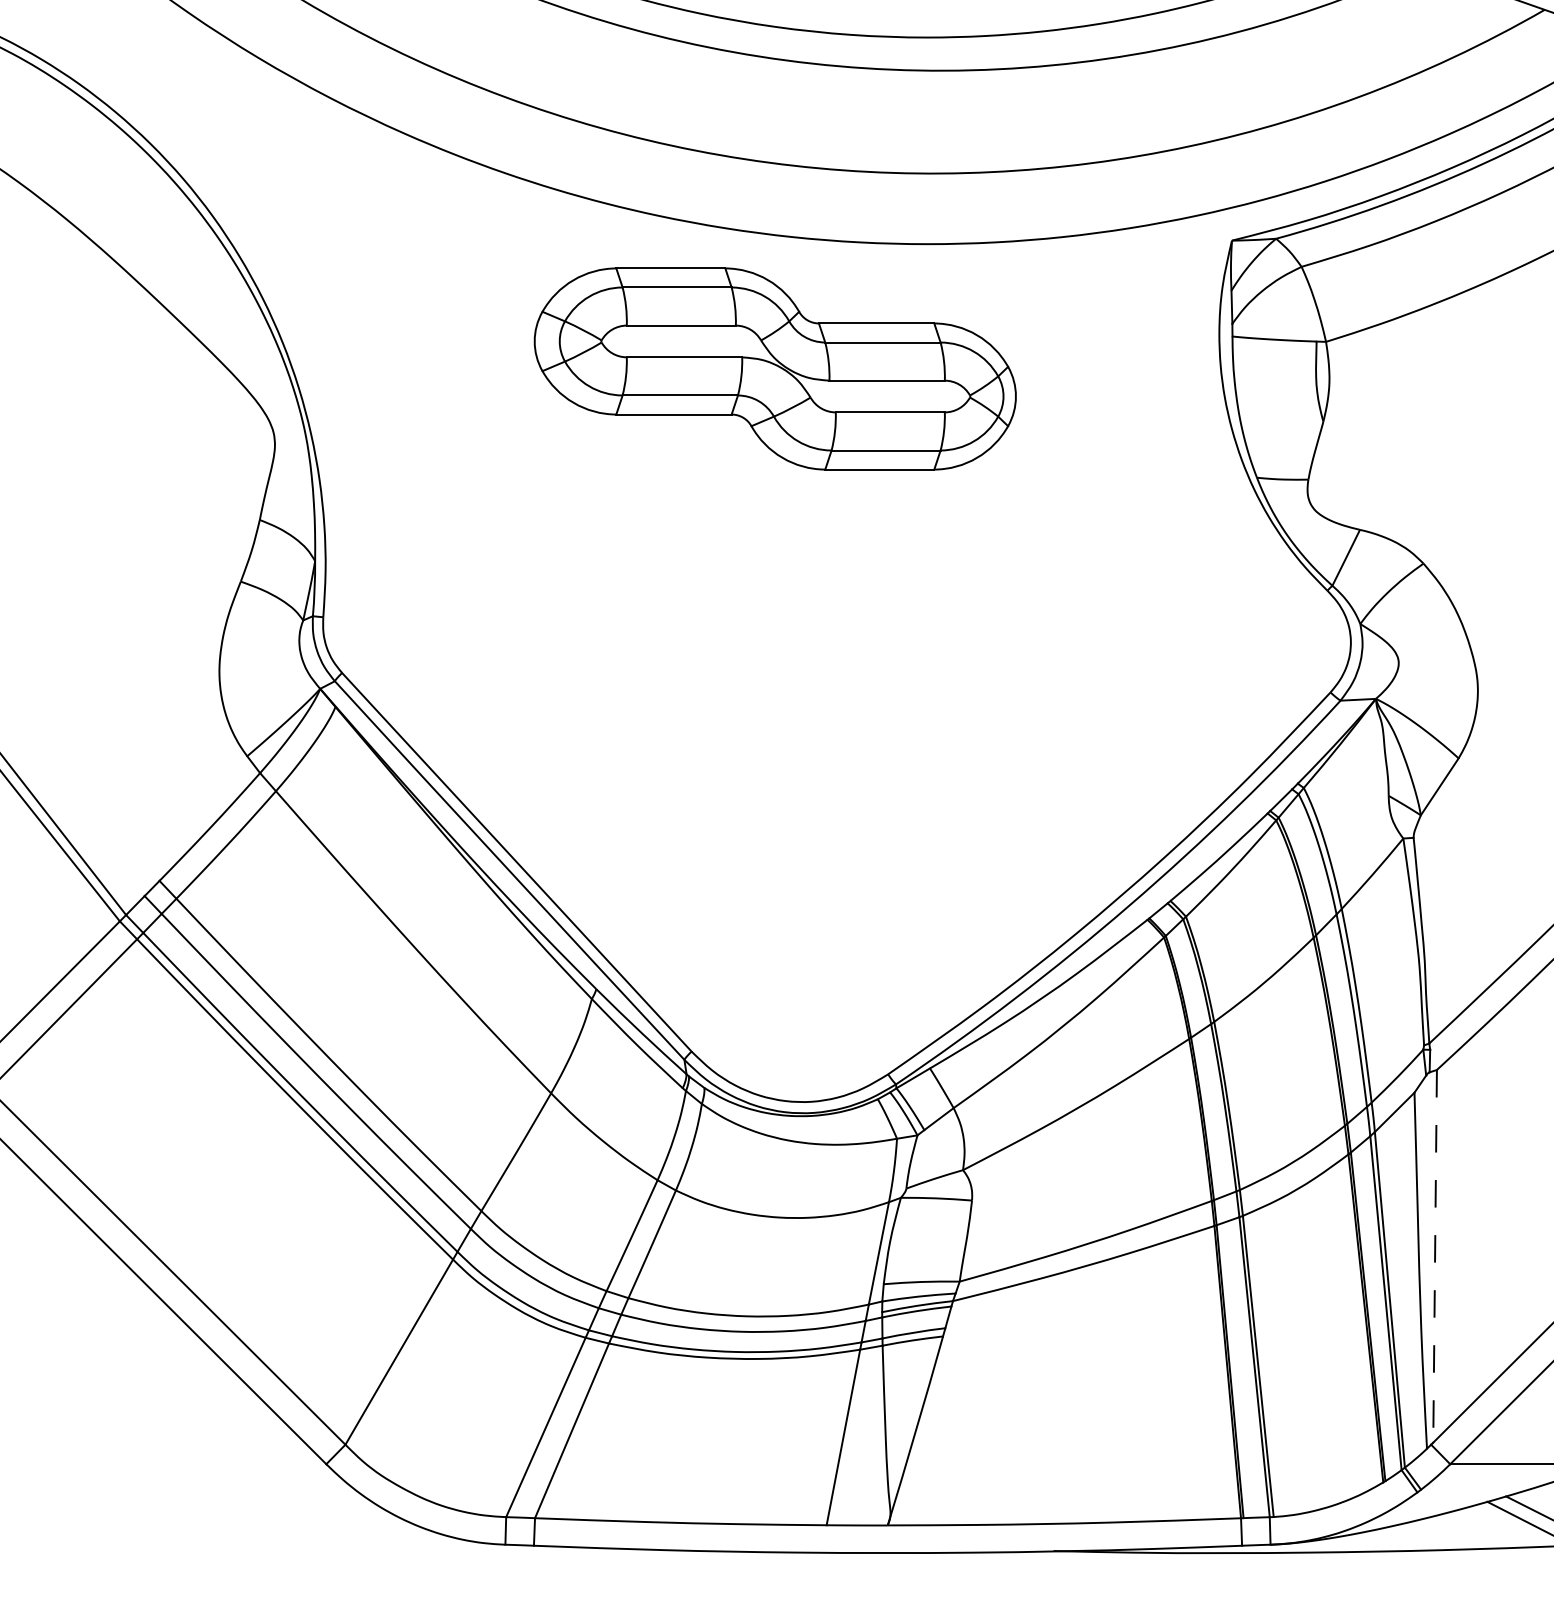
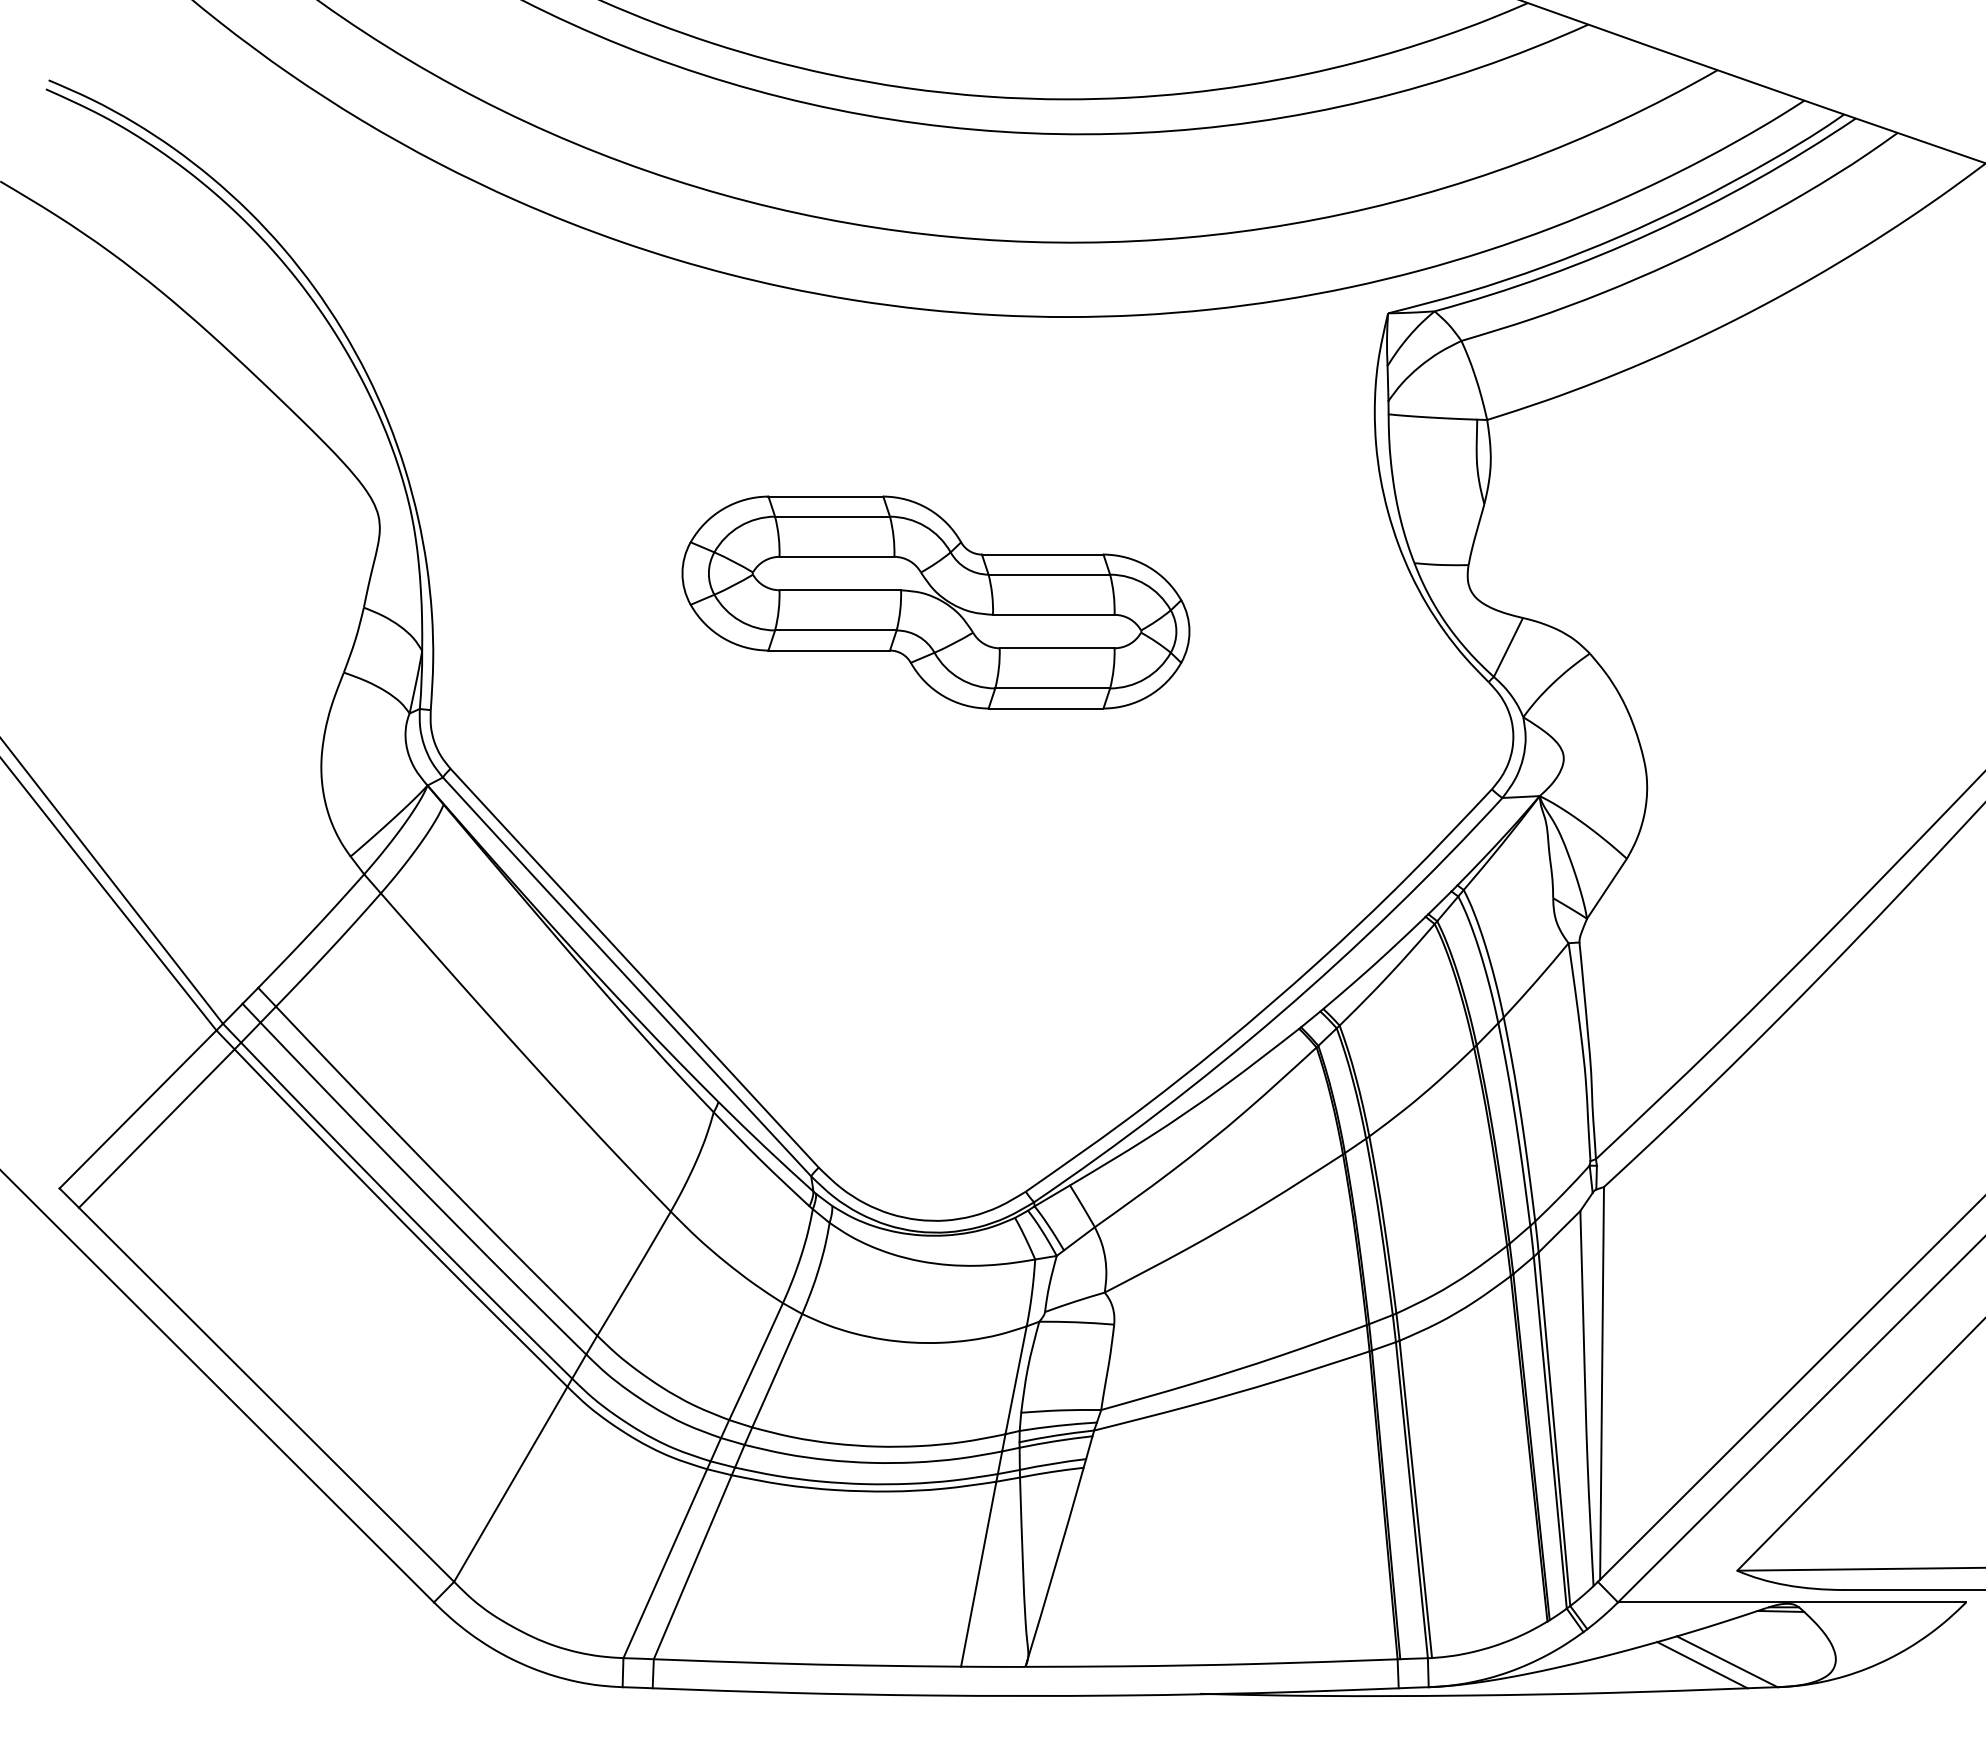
part: (774, 368) -> (935, 602), moved
line: (1435, 1256) -> (1602, 1383), dashed -> solid

